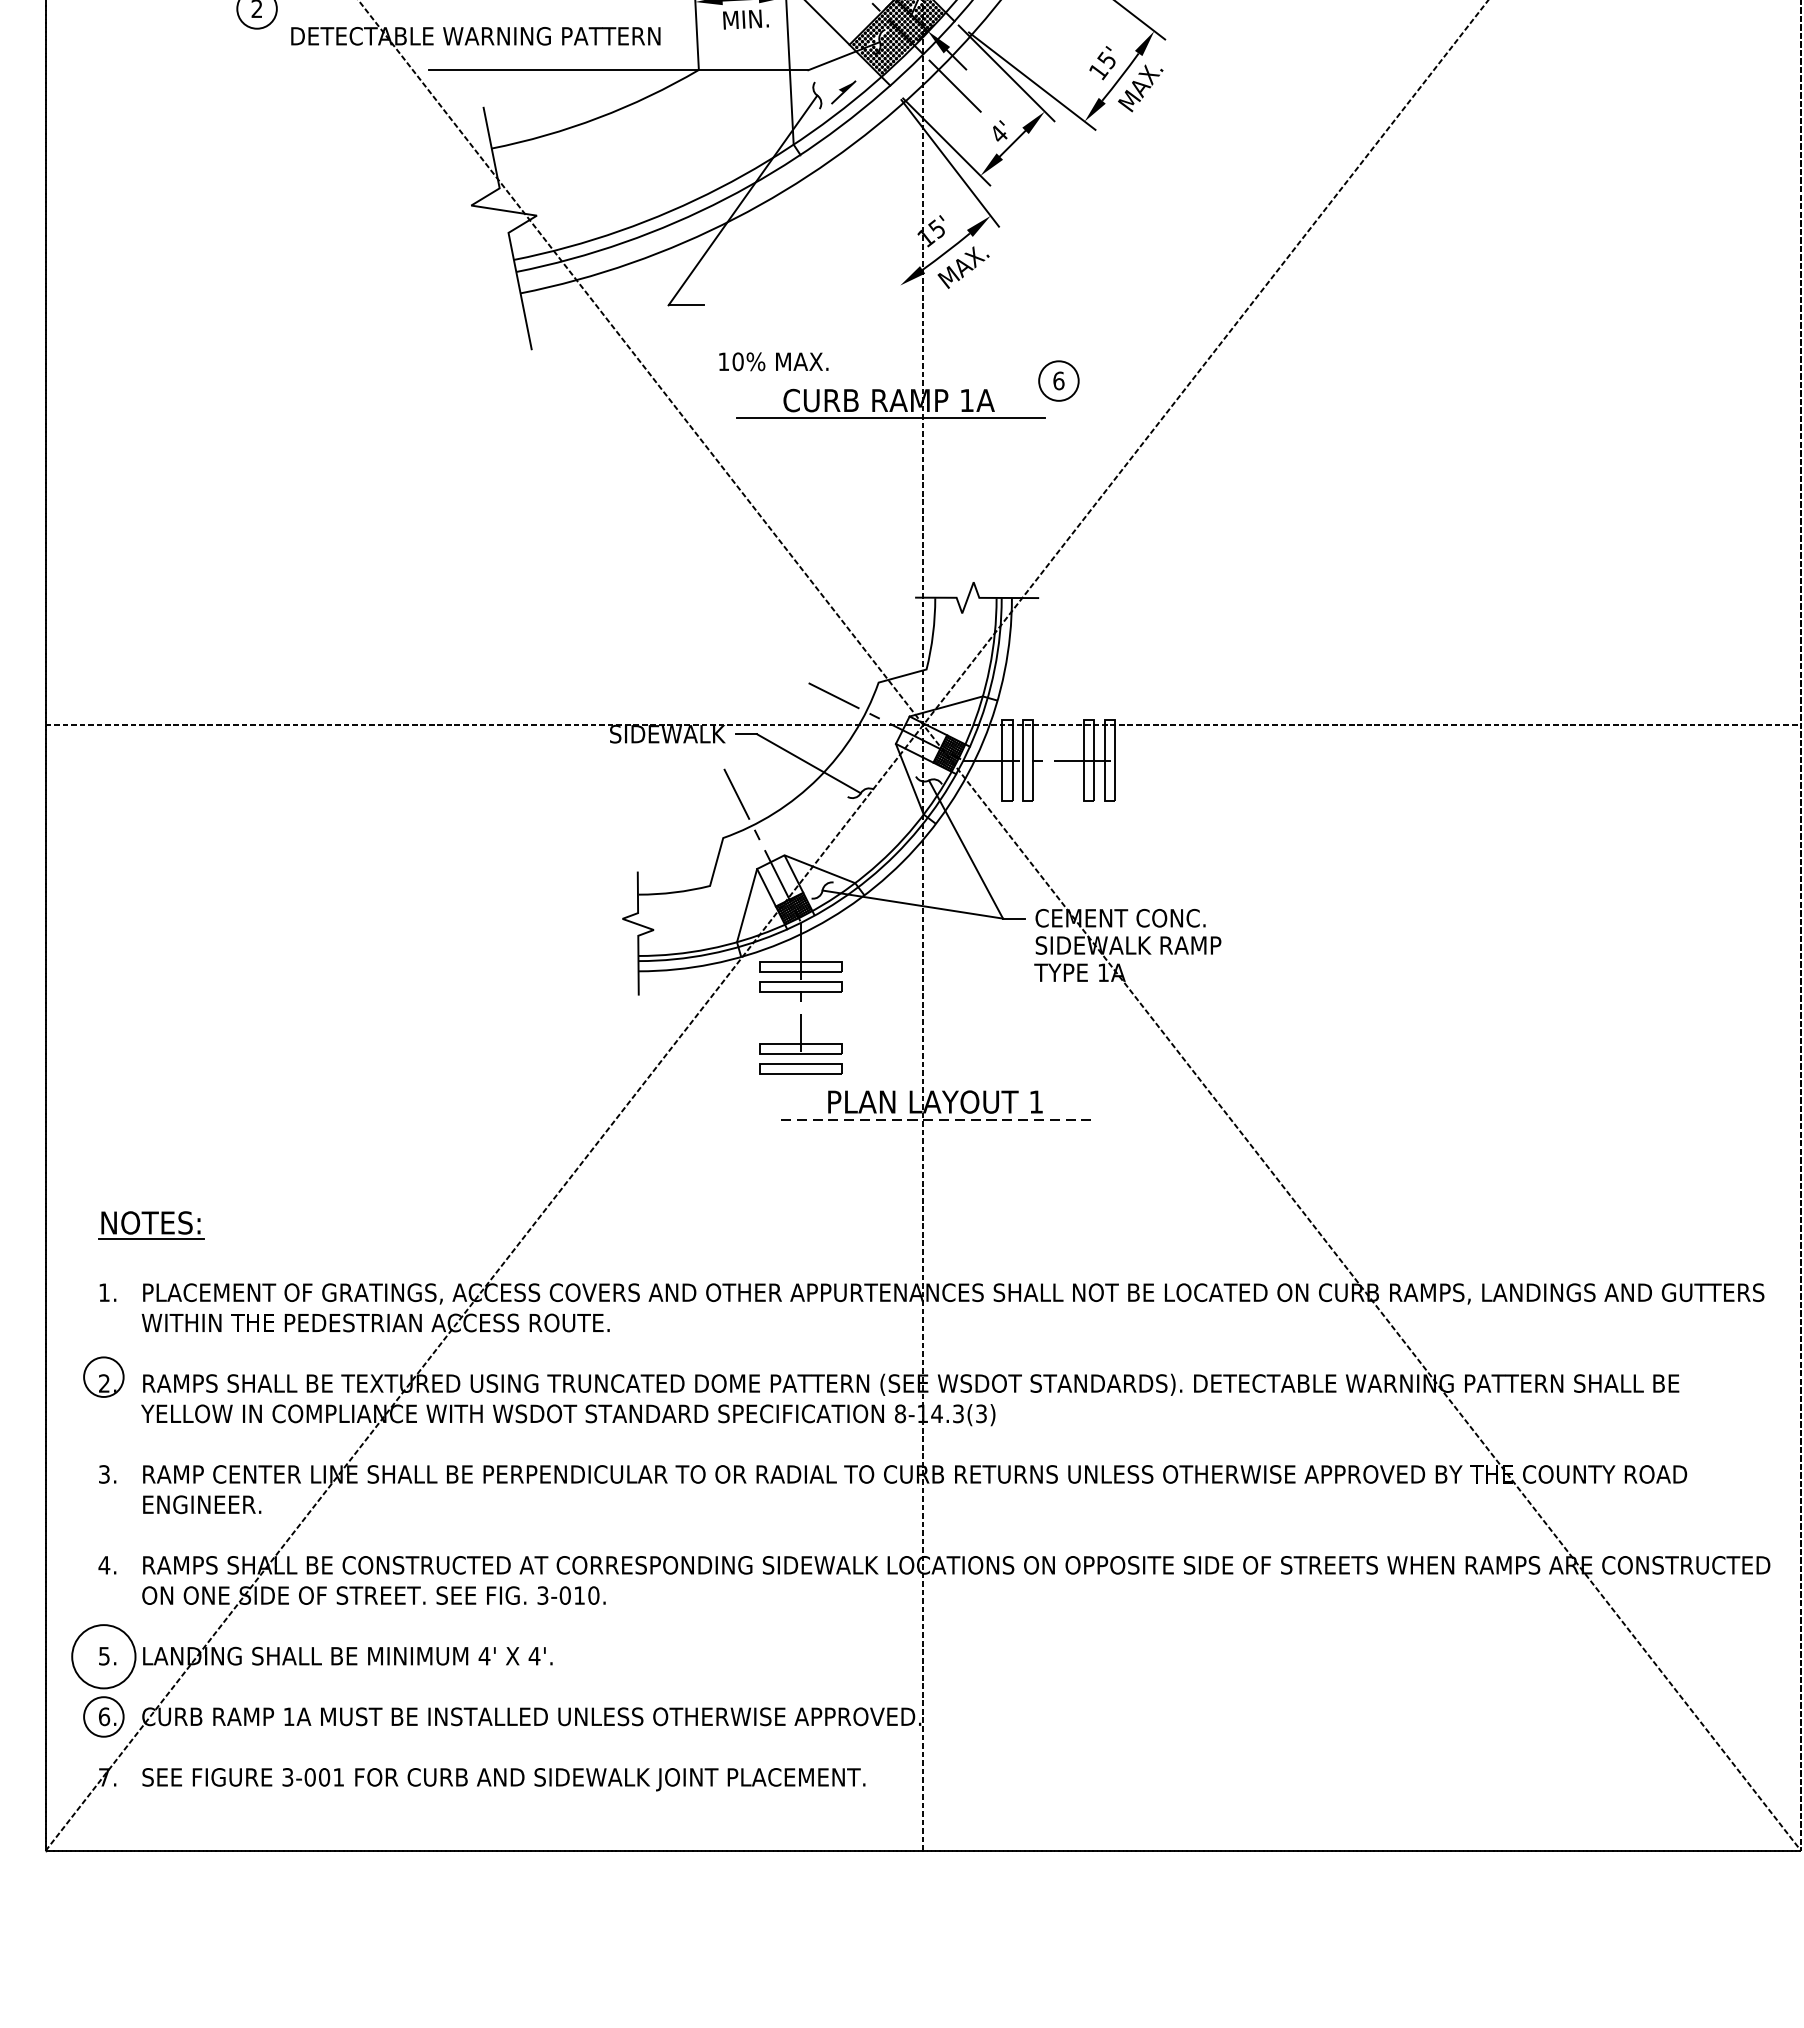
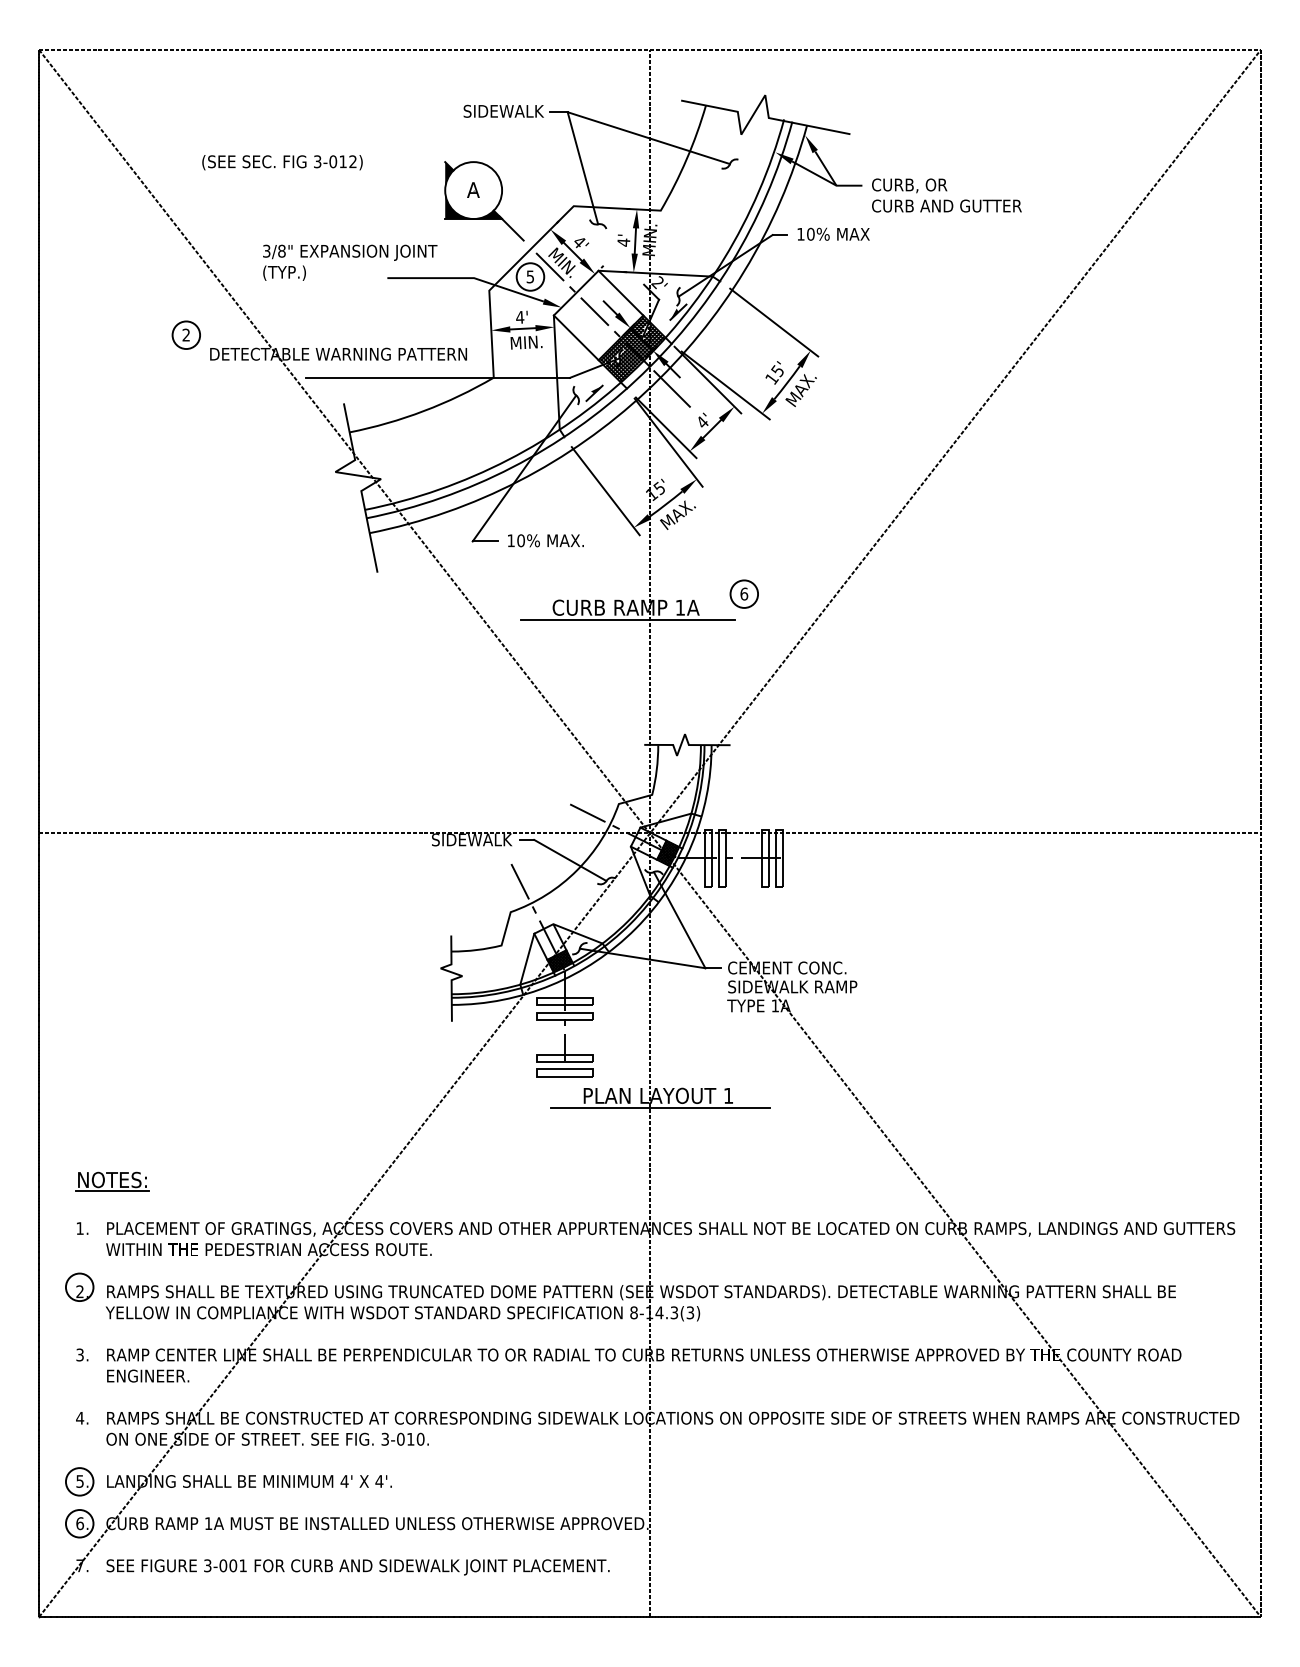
line: (859, 233) -> (605, 491), added
text: (773, 361) -> (545, 540), moved
line: (938, 1120) -> (660, 1108), dashed -> solid
circle: (103, 1656) -> (79, 1481), size x0.62

